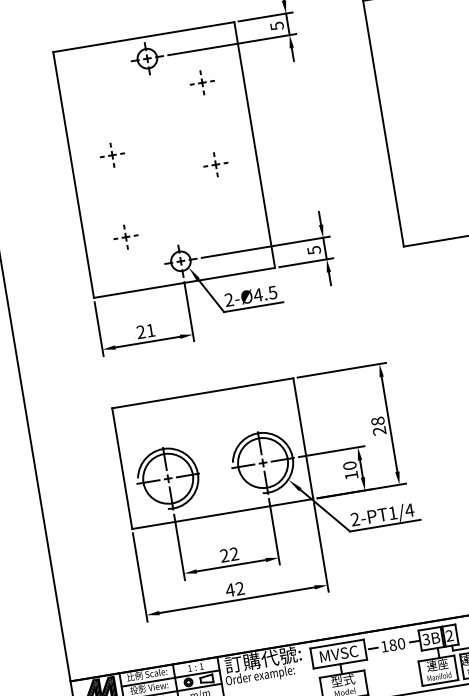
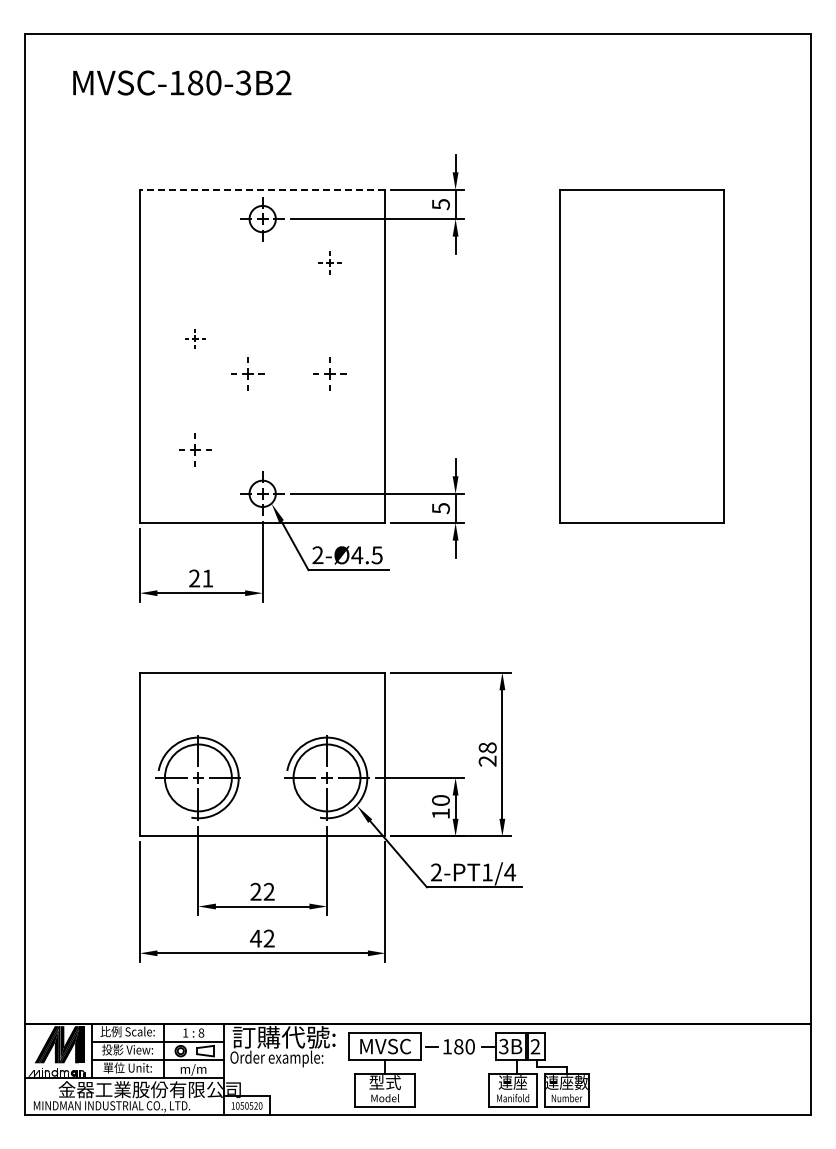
line: (143, 36) -> (262, 189), solid -> dashed
part: (201, 82) -> (329, 262), size x0.7
part: (112, 154) -> (195, 338), size x0.6
part: (155, 174) -> (247, 373), added
text: (201, 666) -> (201, 1032), 1 -> 8

